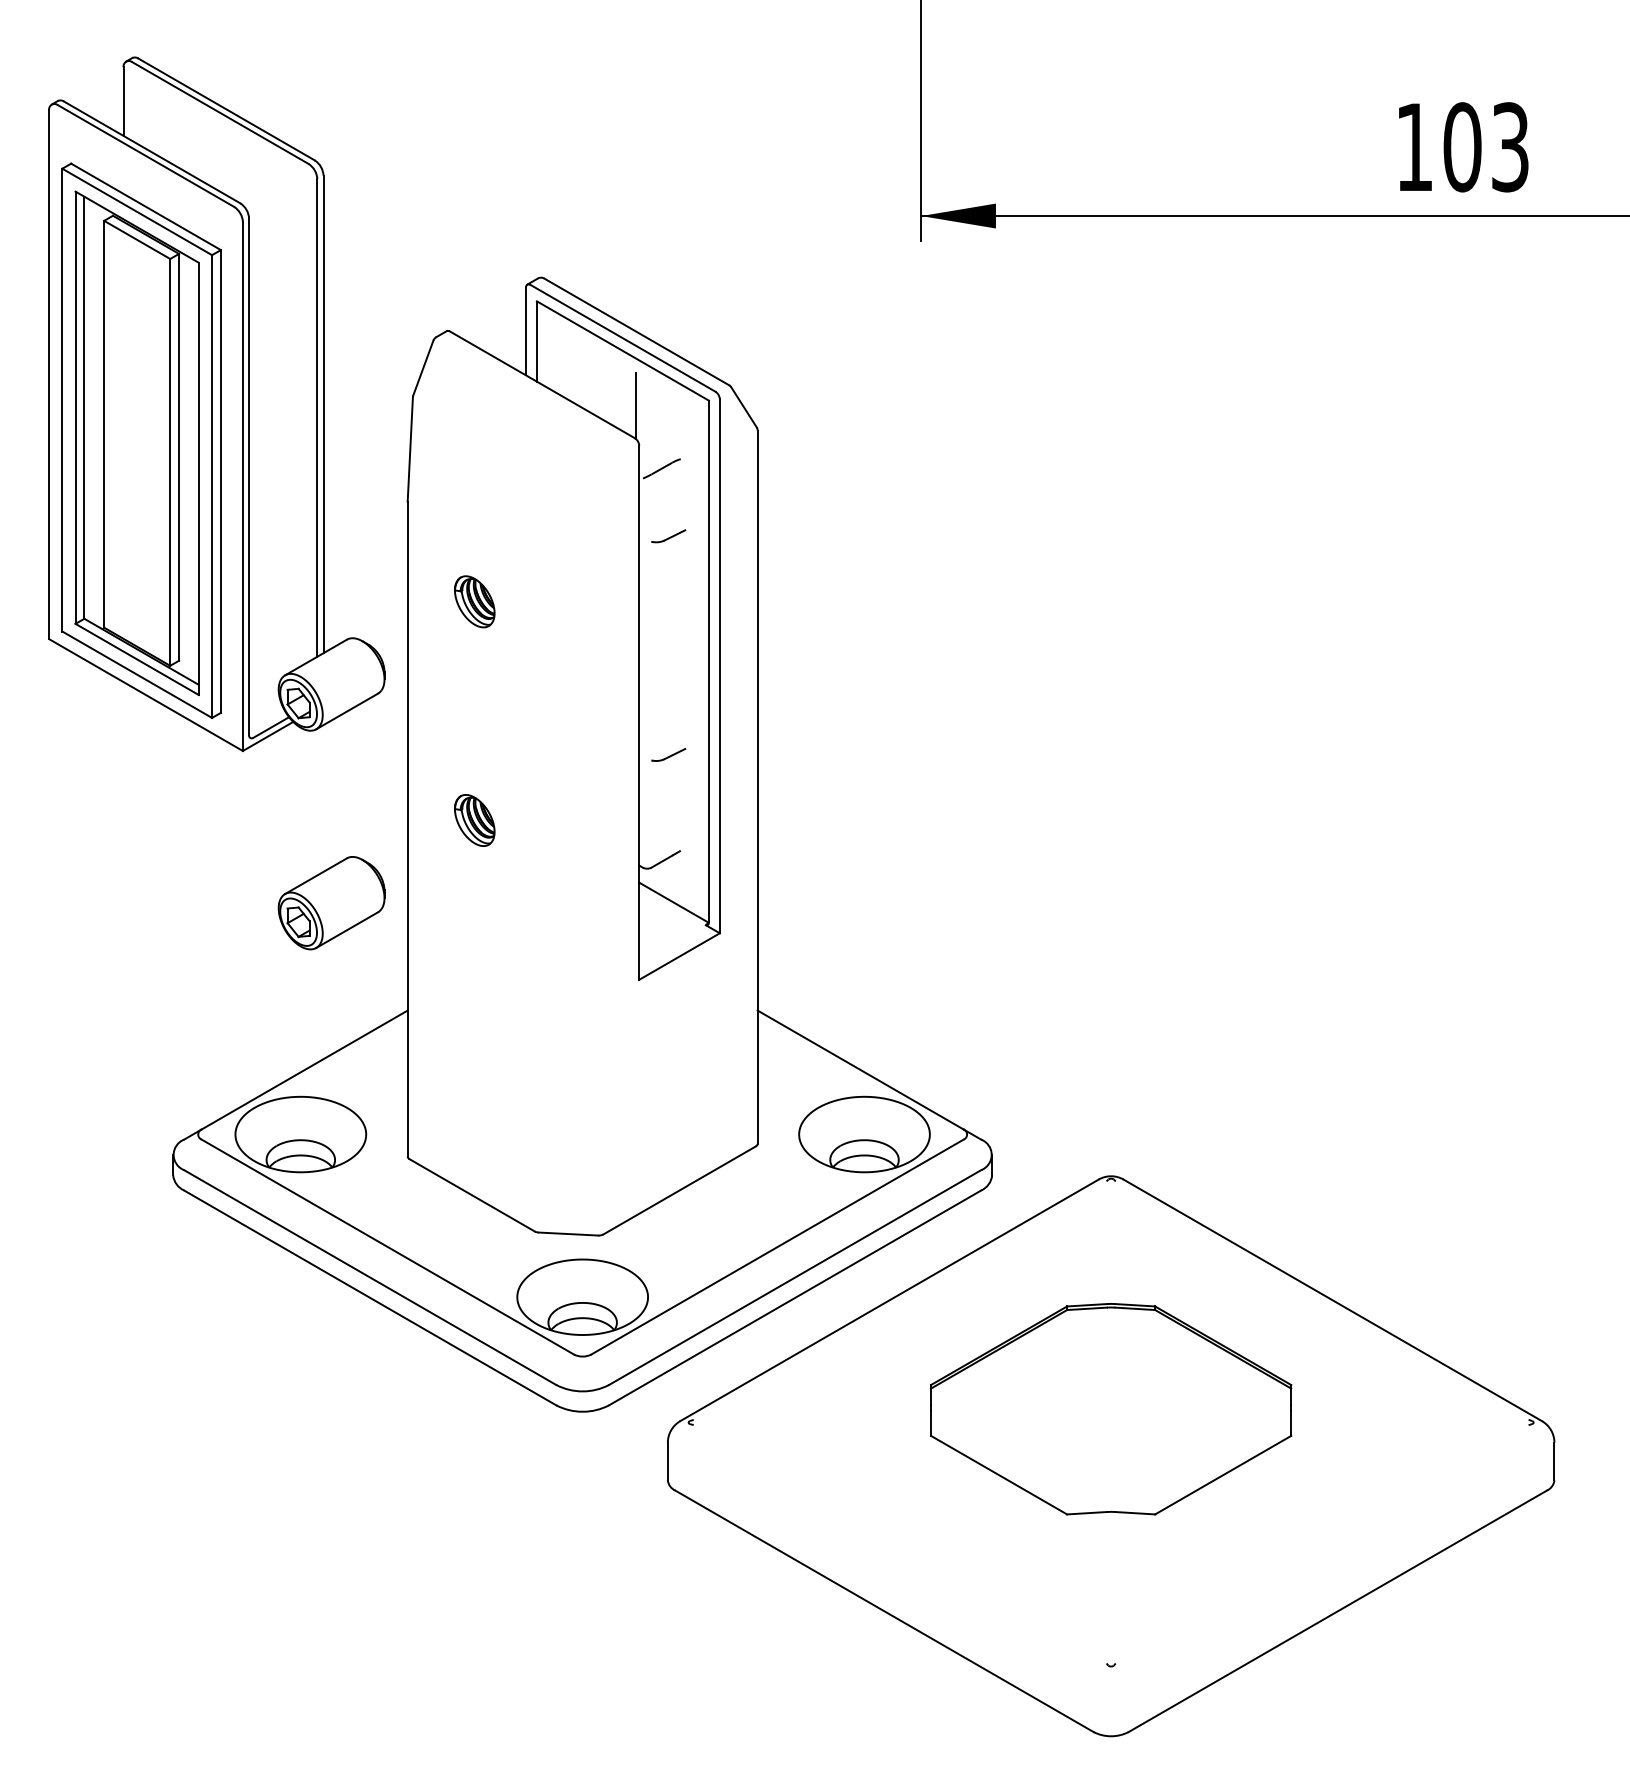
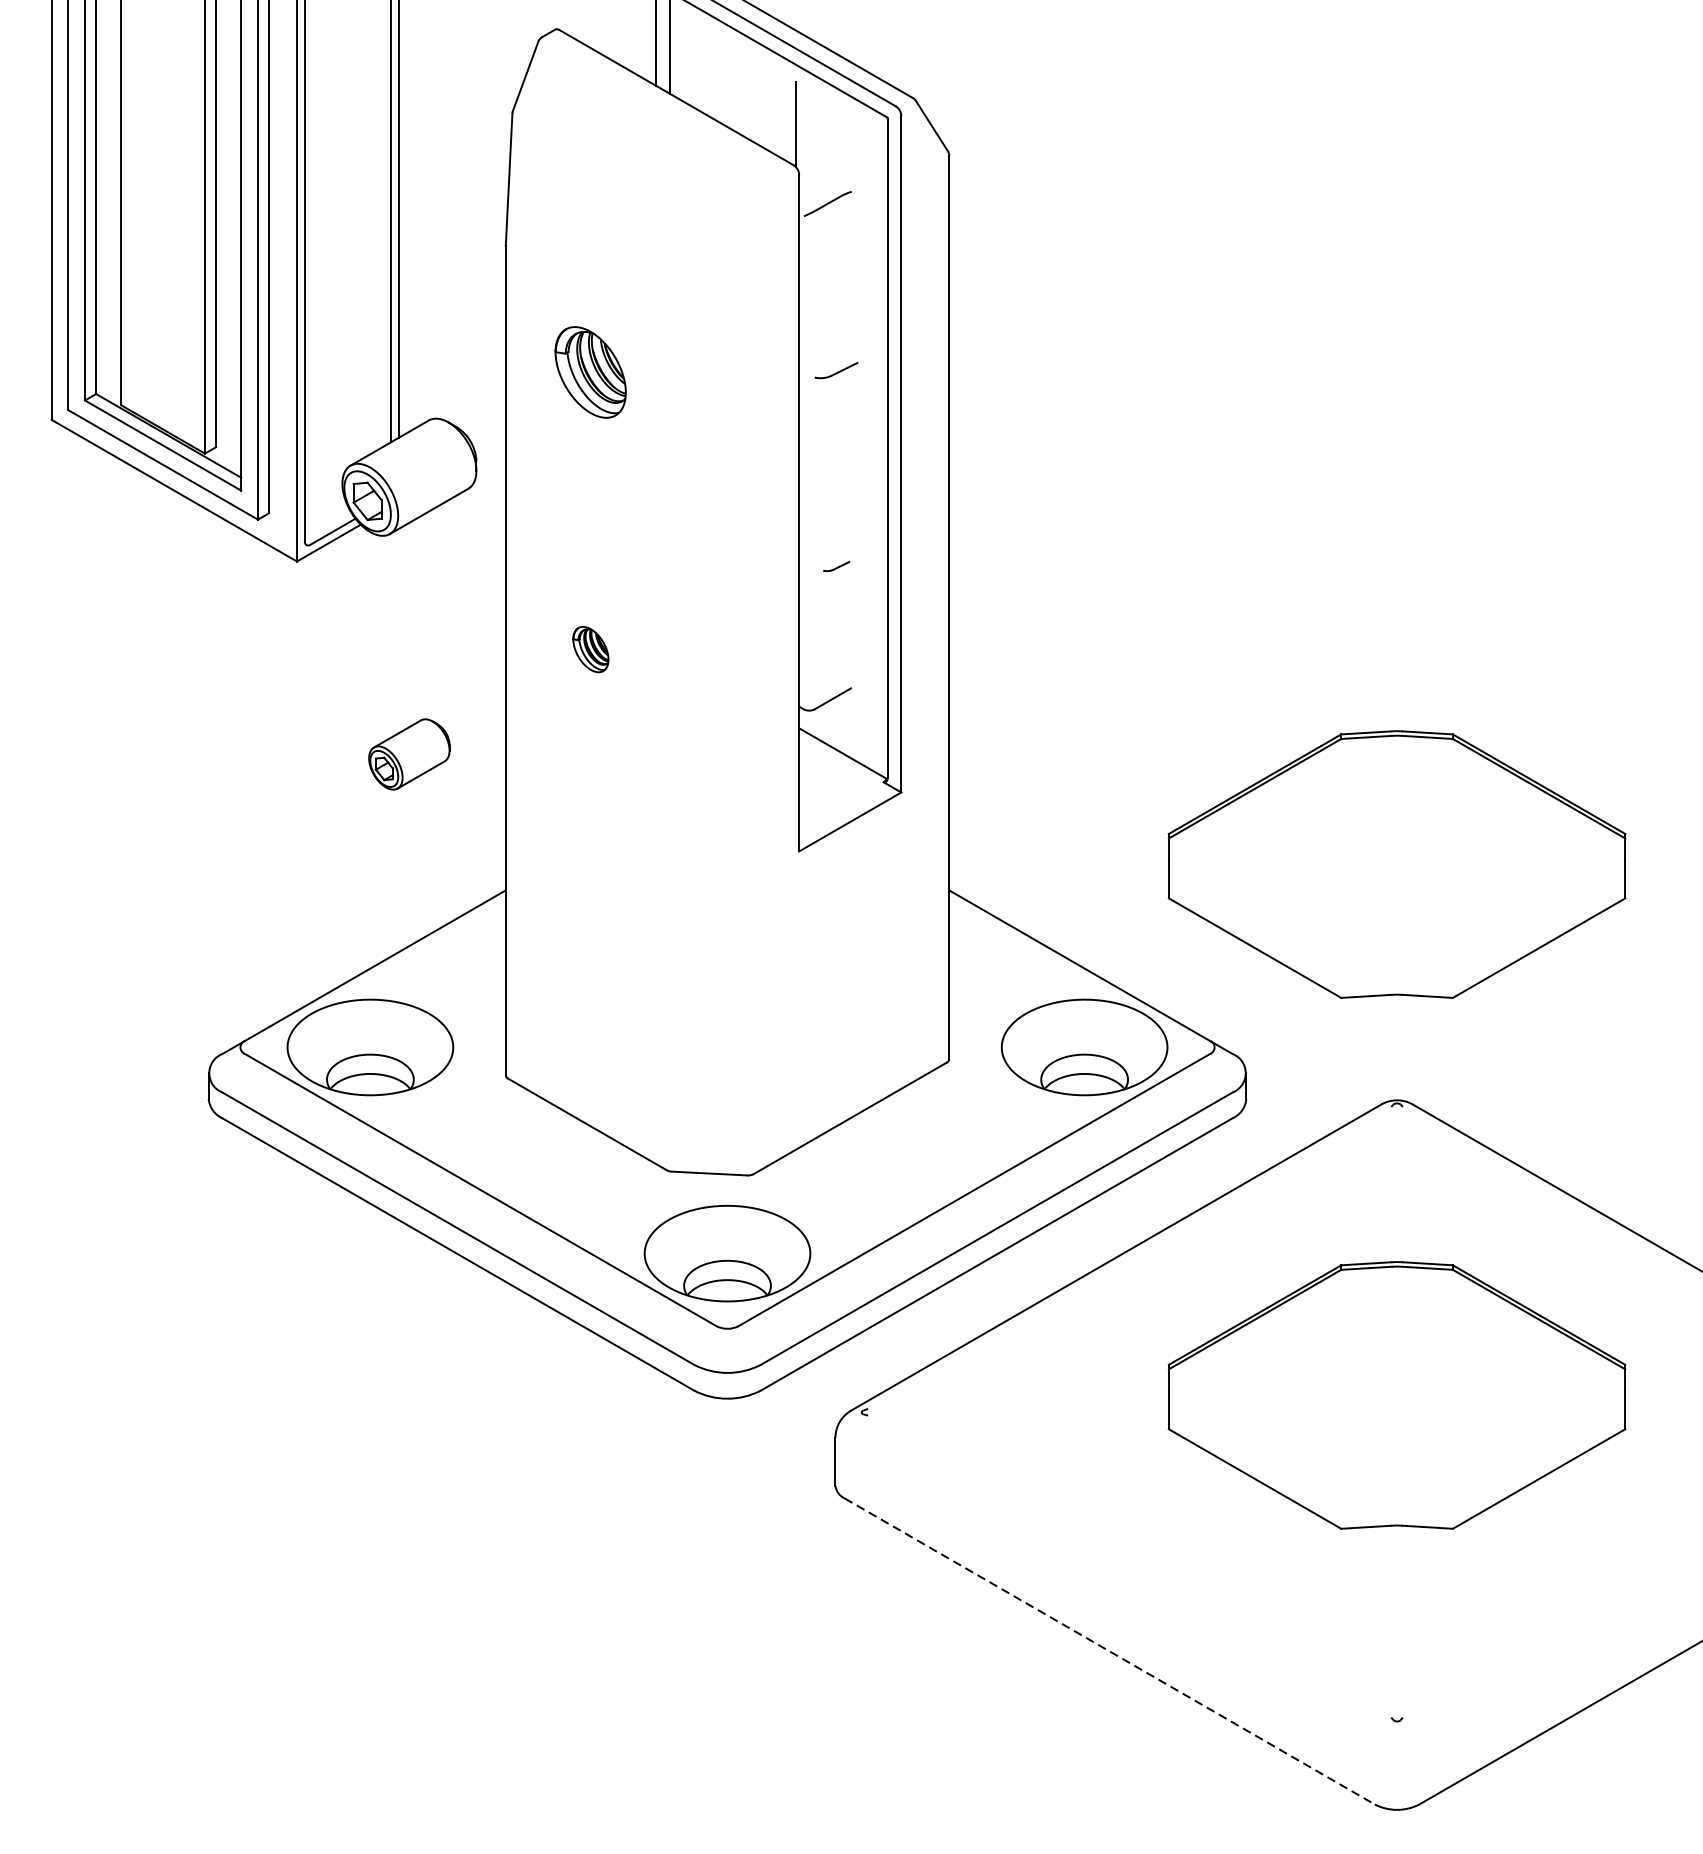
part: (668, 536) -> (836, 370), moved
part: (474, 601) -> (590, 372), size x1.4
part: (668, 754) -> (836, 565), size x0.6
part: (474, 820) -> (590, 649), size x0.7
part: (331, 903) -> (409, 754), size x0.6
part: (1111, 990) -> (1397, 864), added
line: (884, 1611) -> (1109, 1651), solid -> dashed

